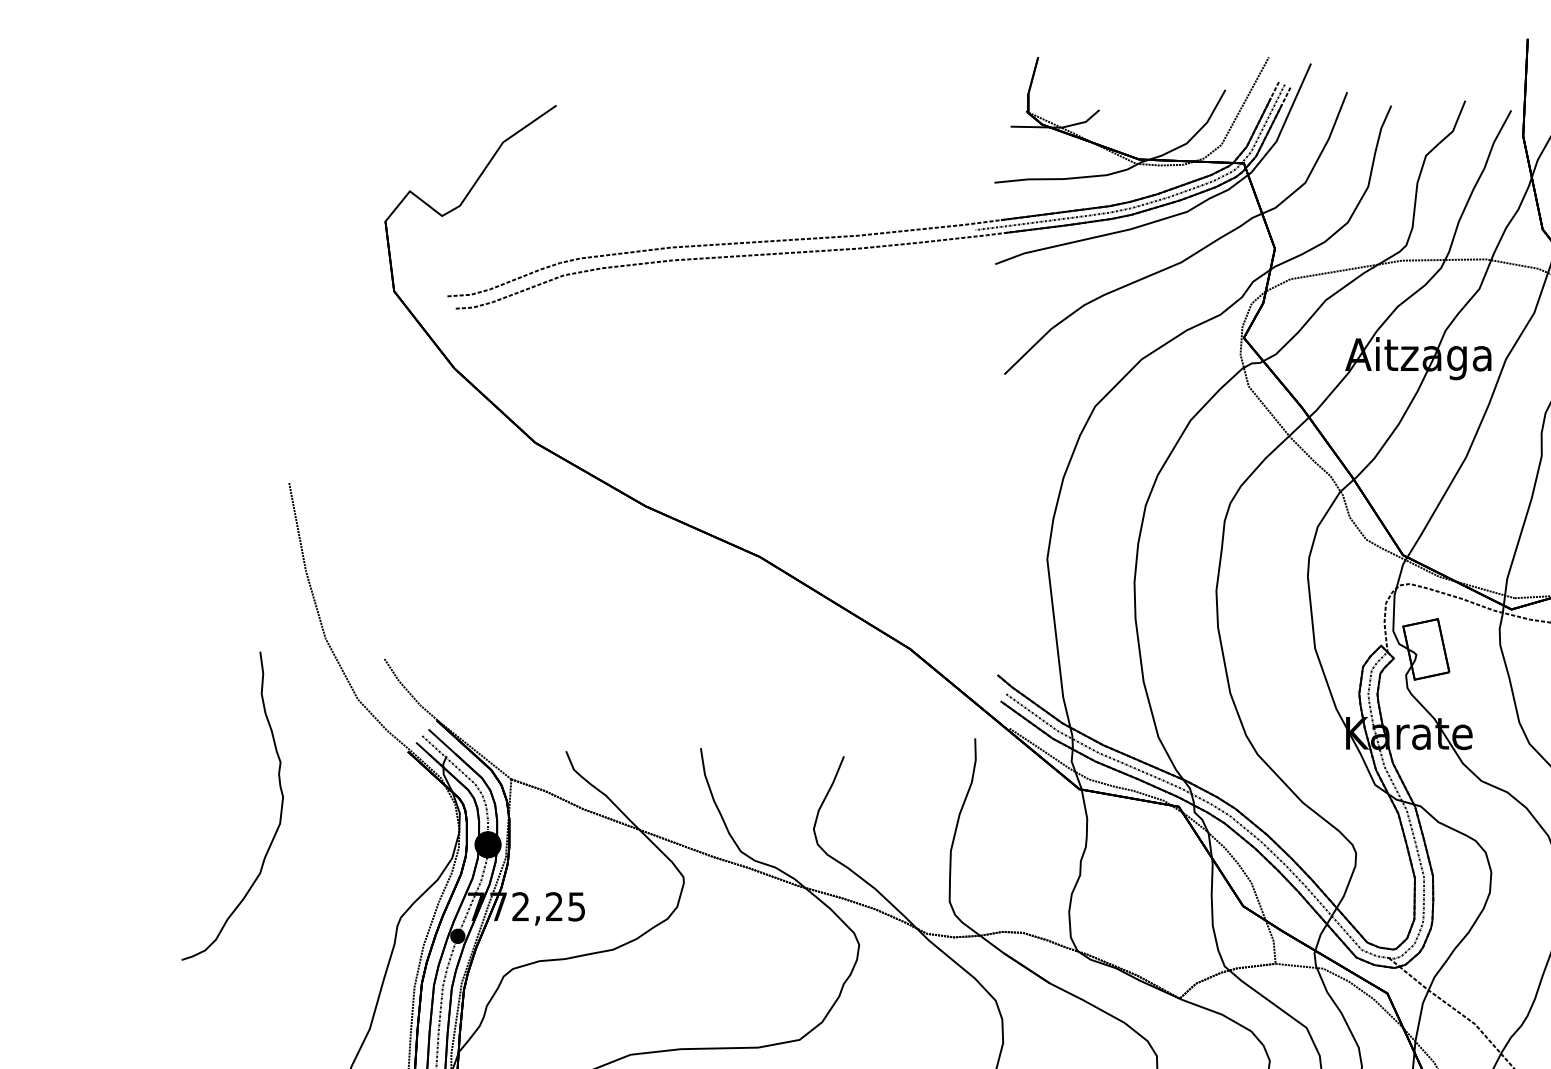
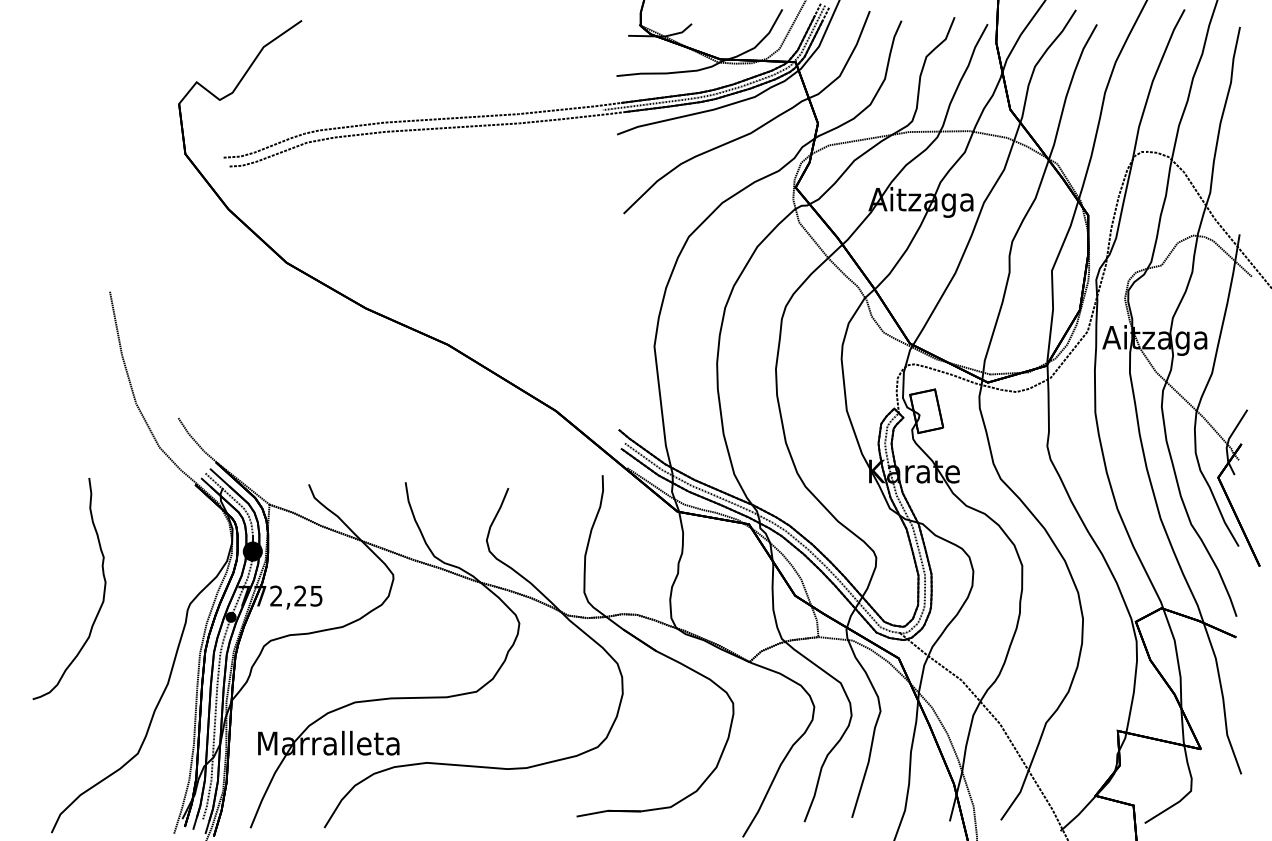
curve: (280, 807) -> (103, 589), moved

